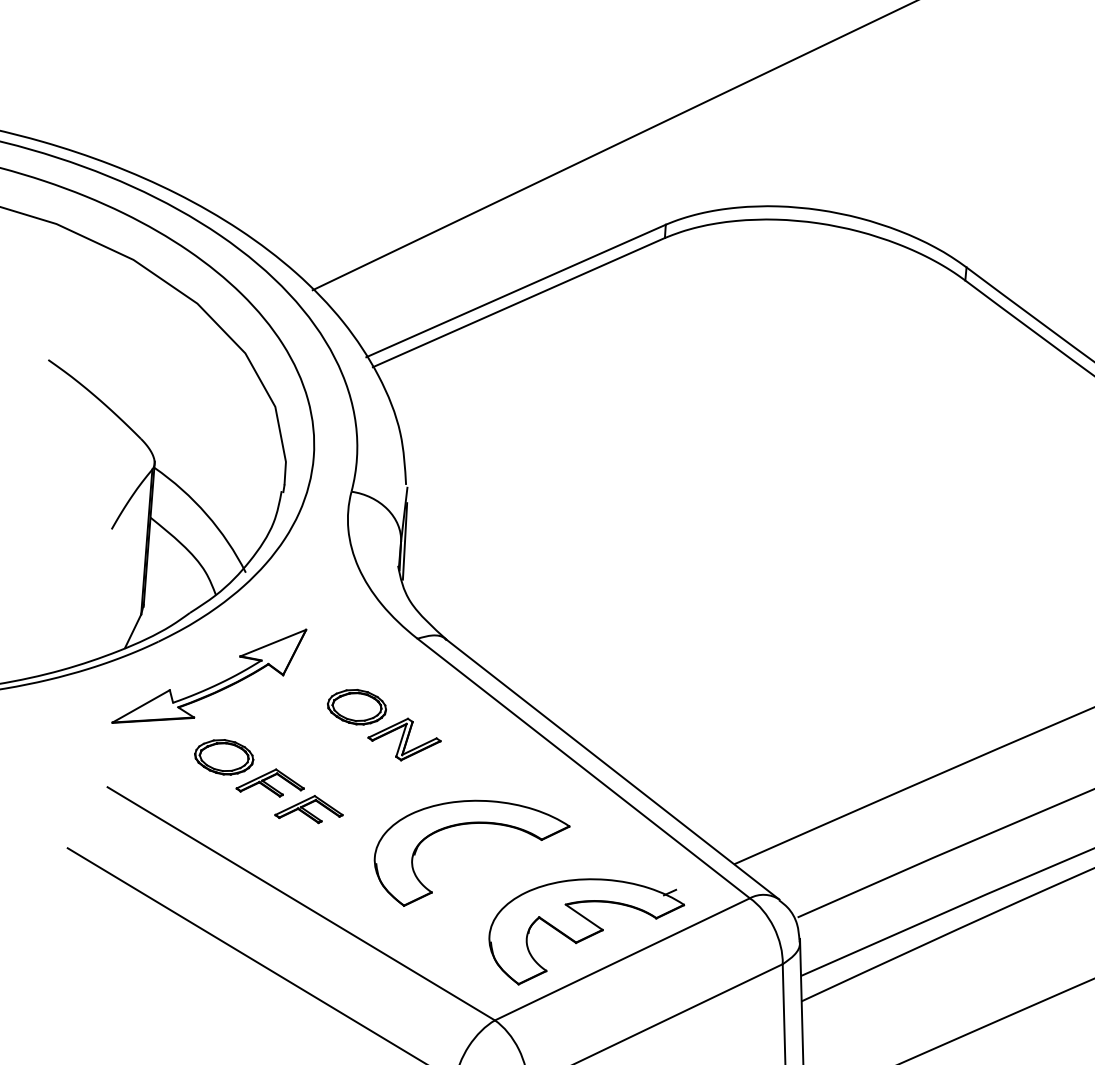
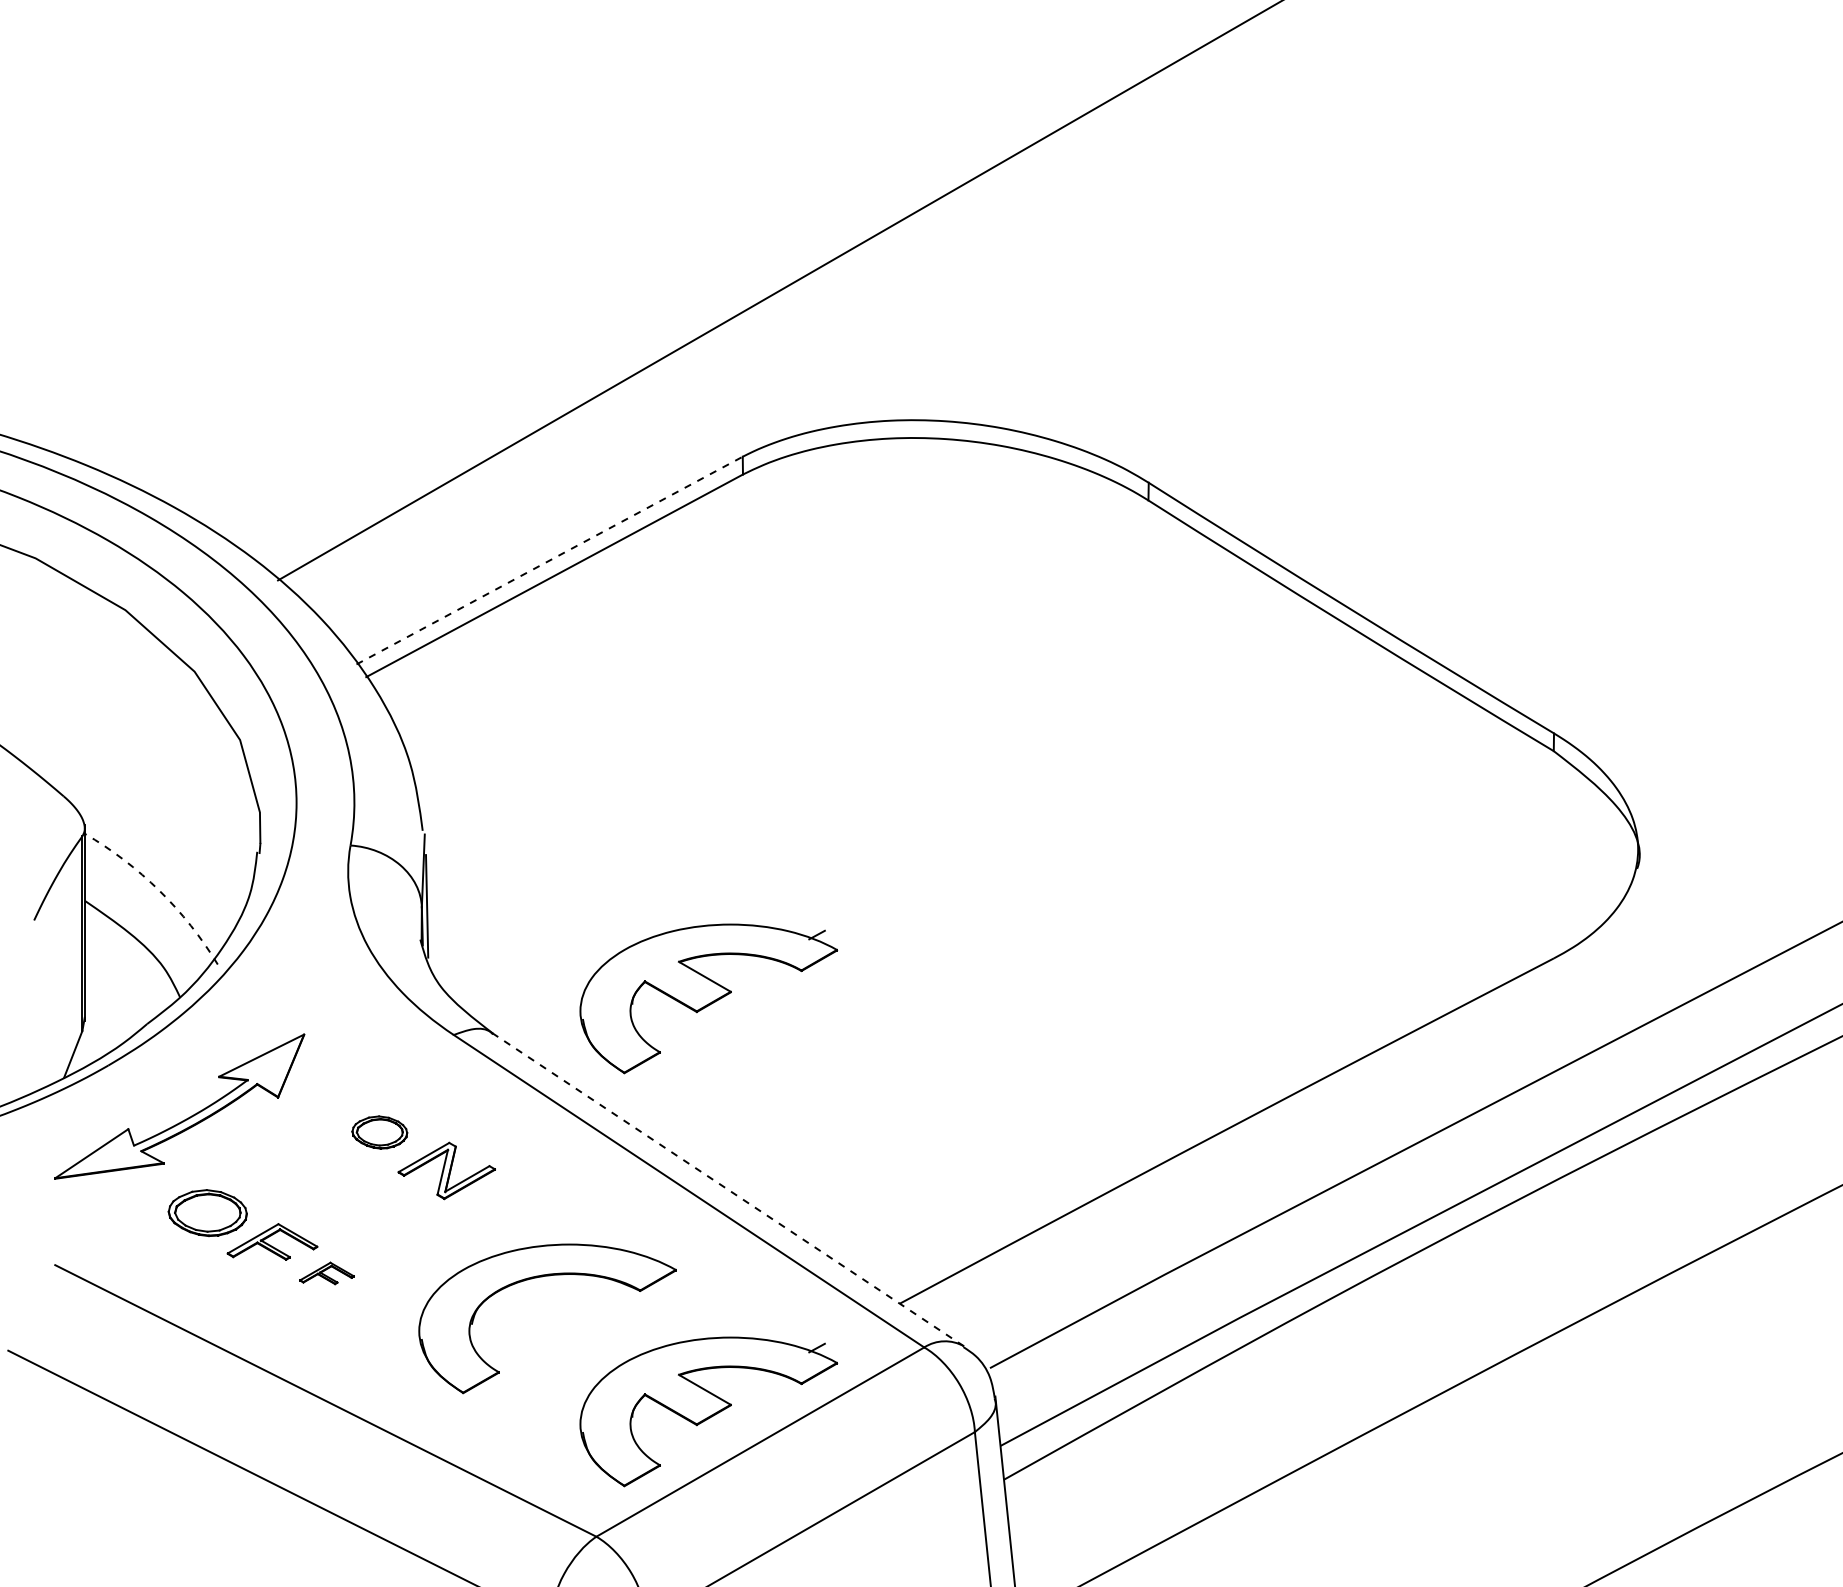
line: (516, 290) -> (550, 560), solid -> dashed
arc: (206, 514) -> (159, 890), solid -> dashed
part: (609, 626) -> (708, 998), added
part: (356, 707) -> (379, 1132), size x0.7
line: (612, 769) -> (727, 1189), solid -> dashed
part: (309, 808) -> (326, 1273), size x0.6

